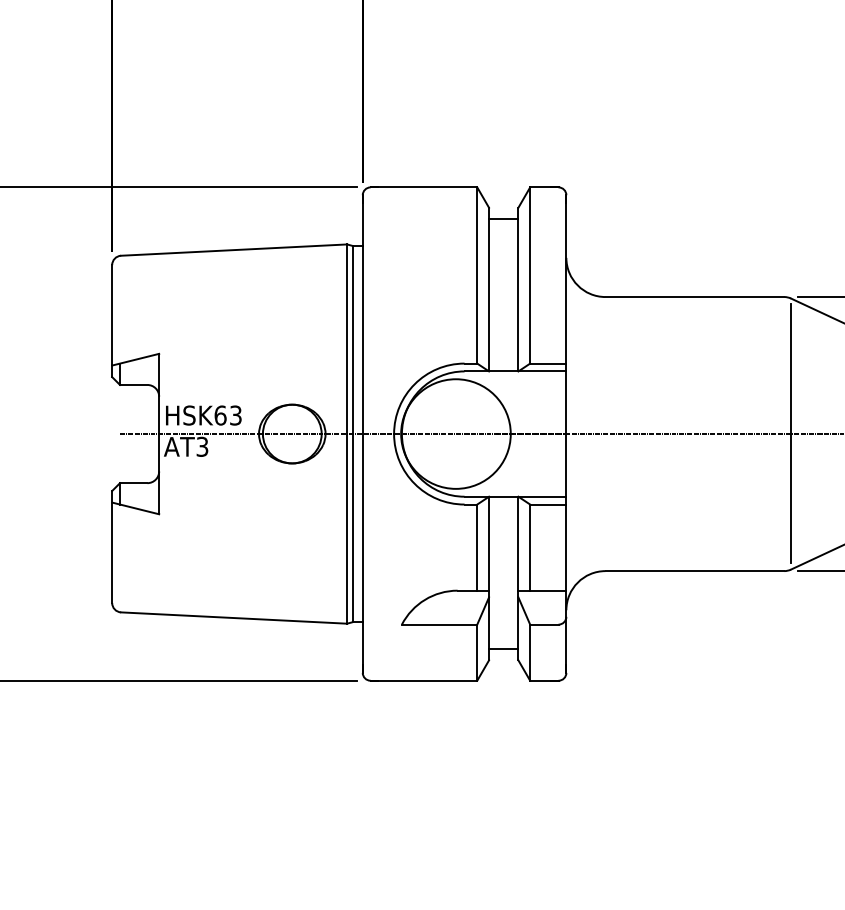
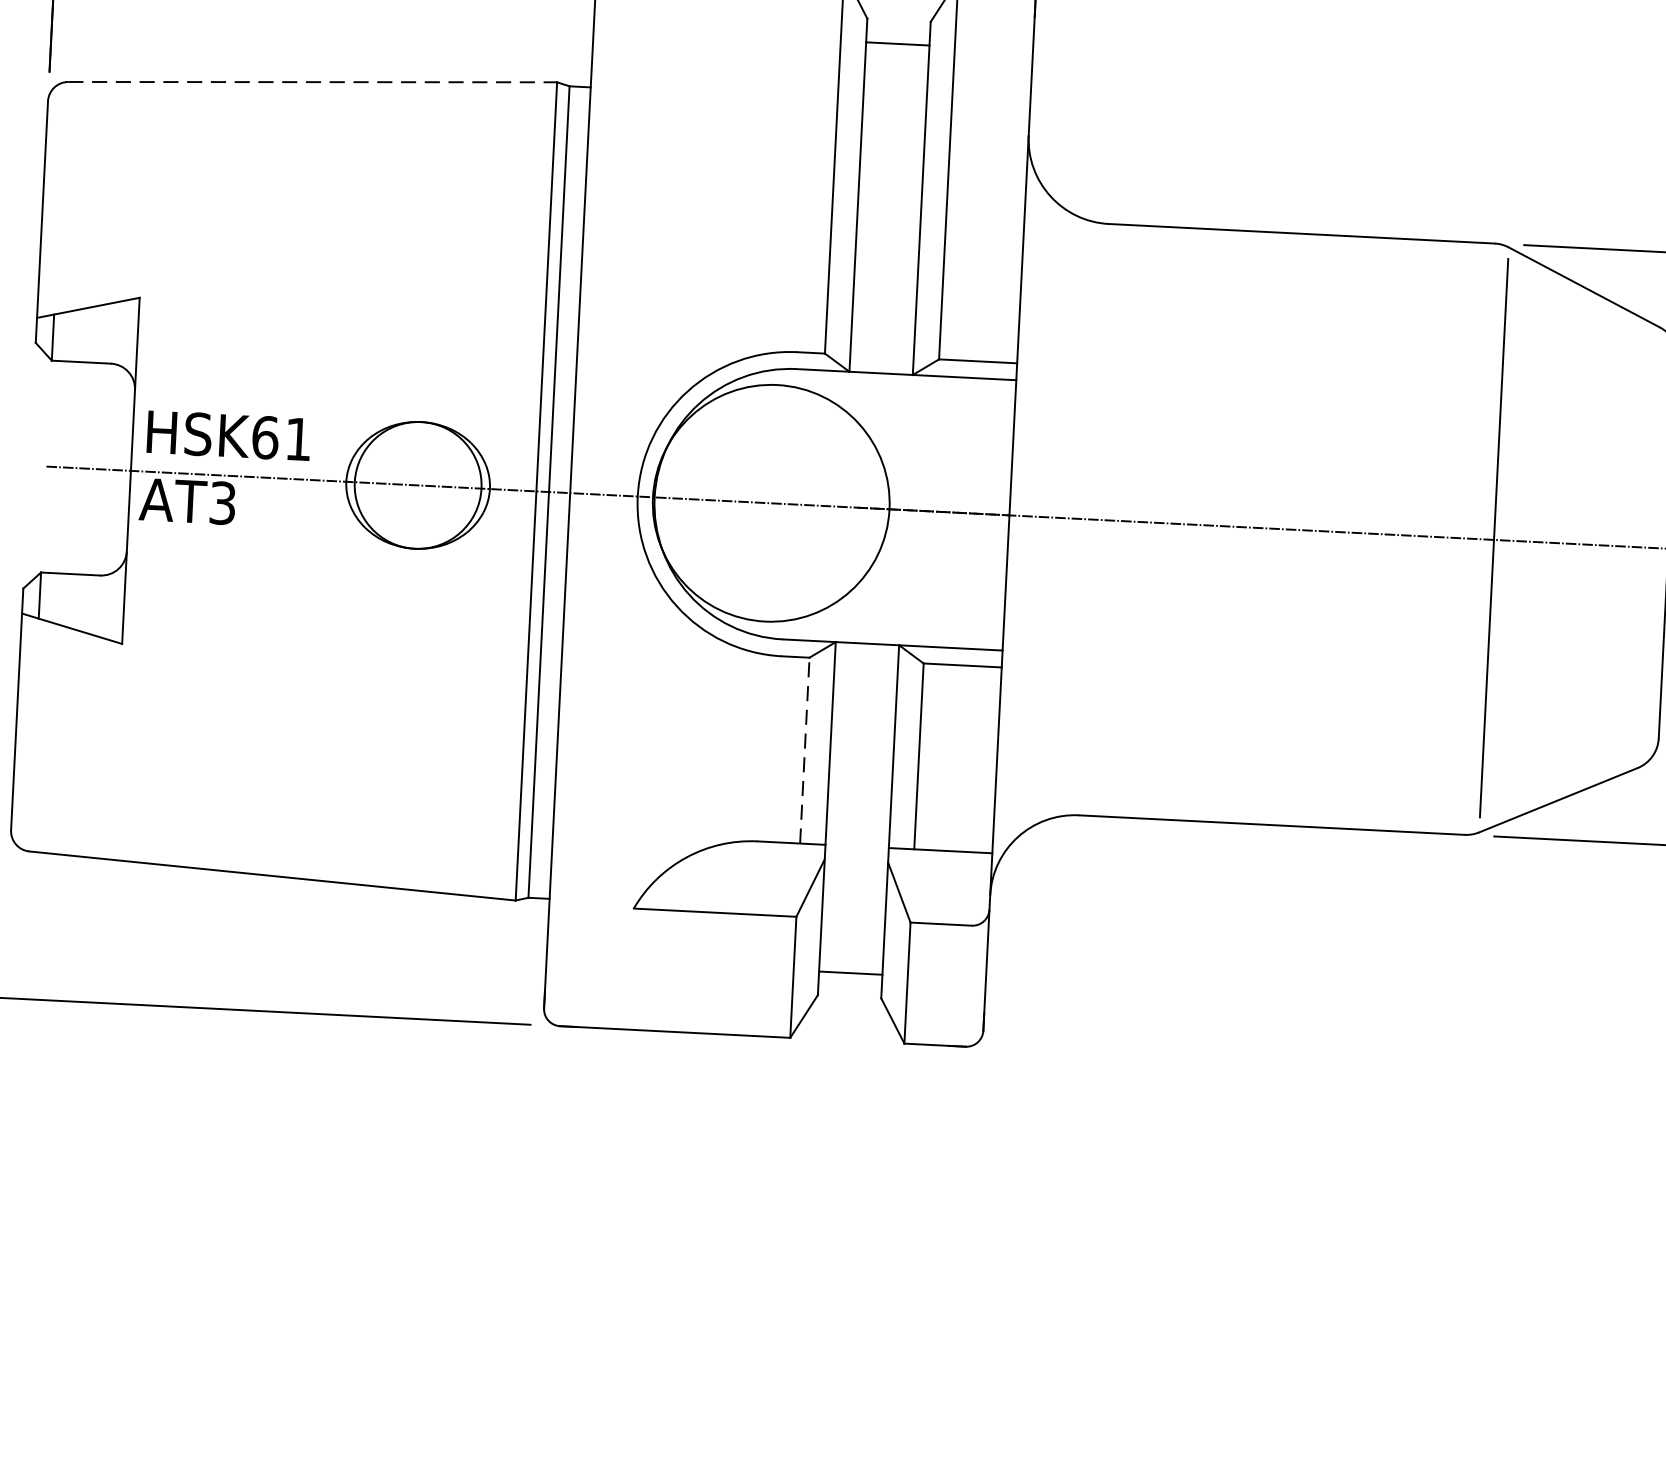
line: (234, 250) -> (313, 83), solid -> dashed
text: (235, 415) -> (297, 439), HSK63 -> HSK61
line: (477, 547) -> (805, 750), solid -> dashed

